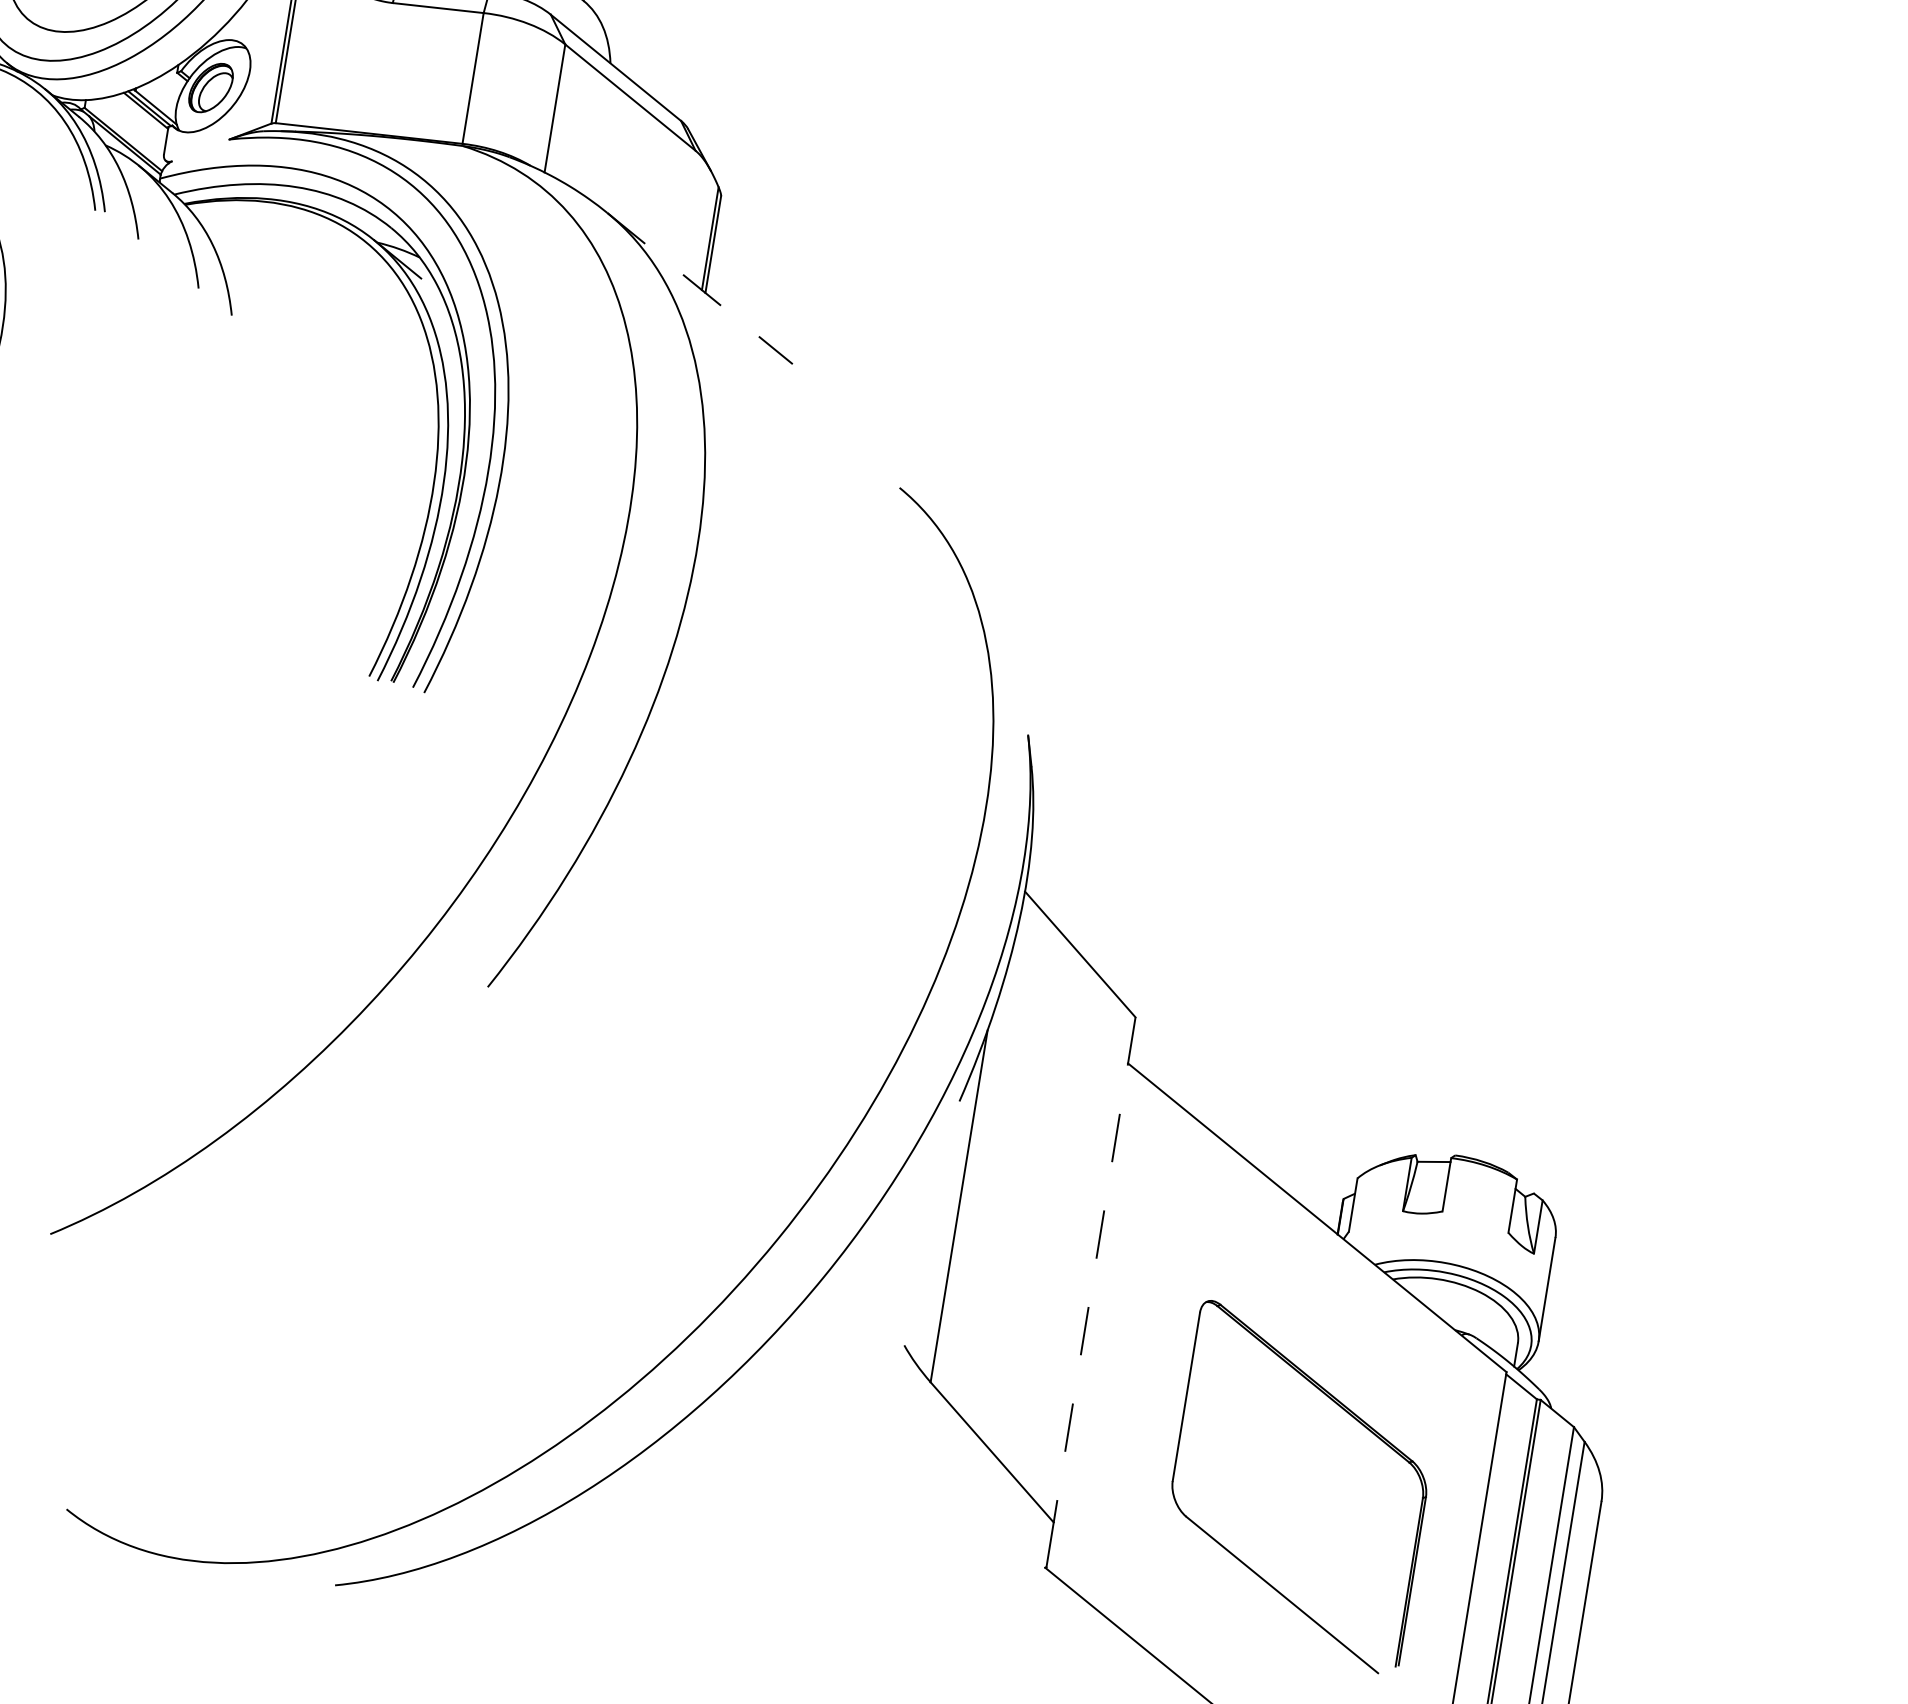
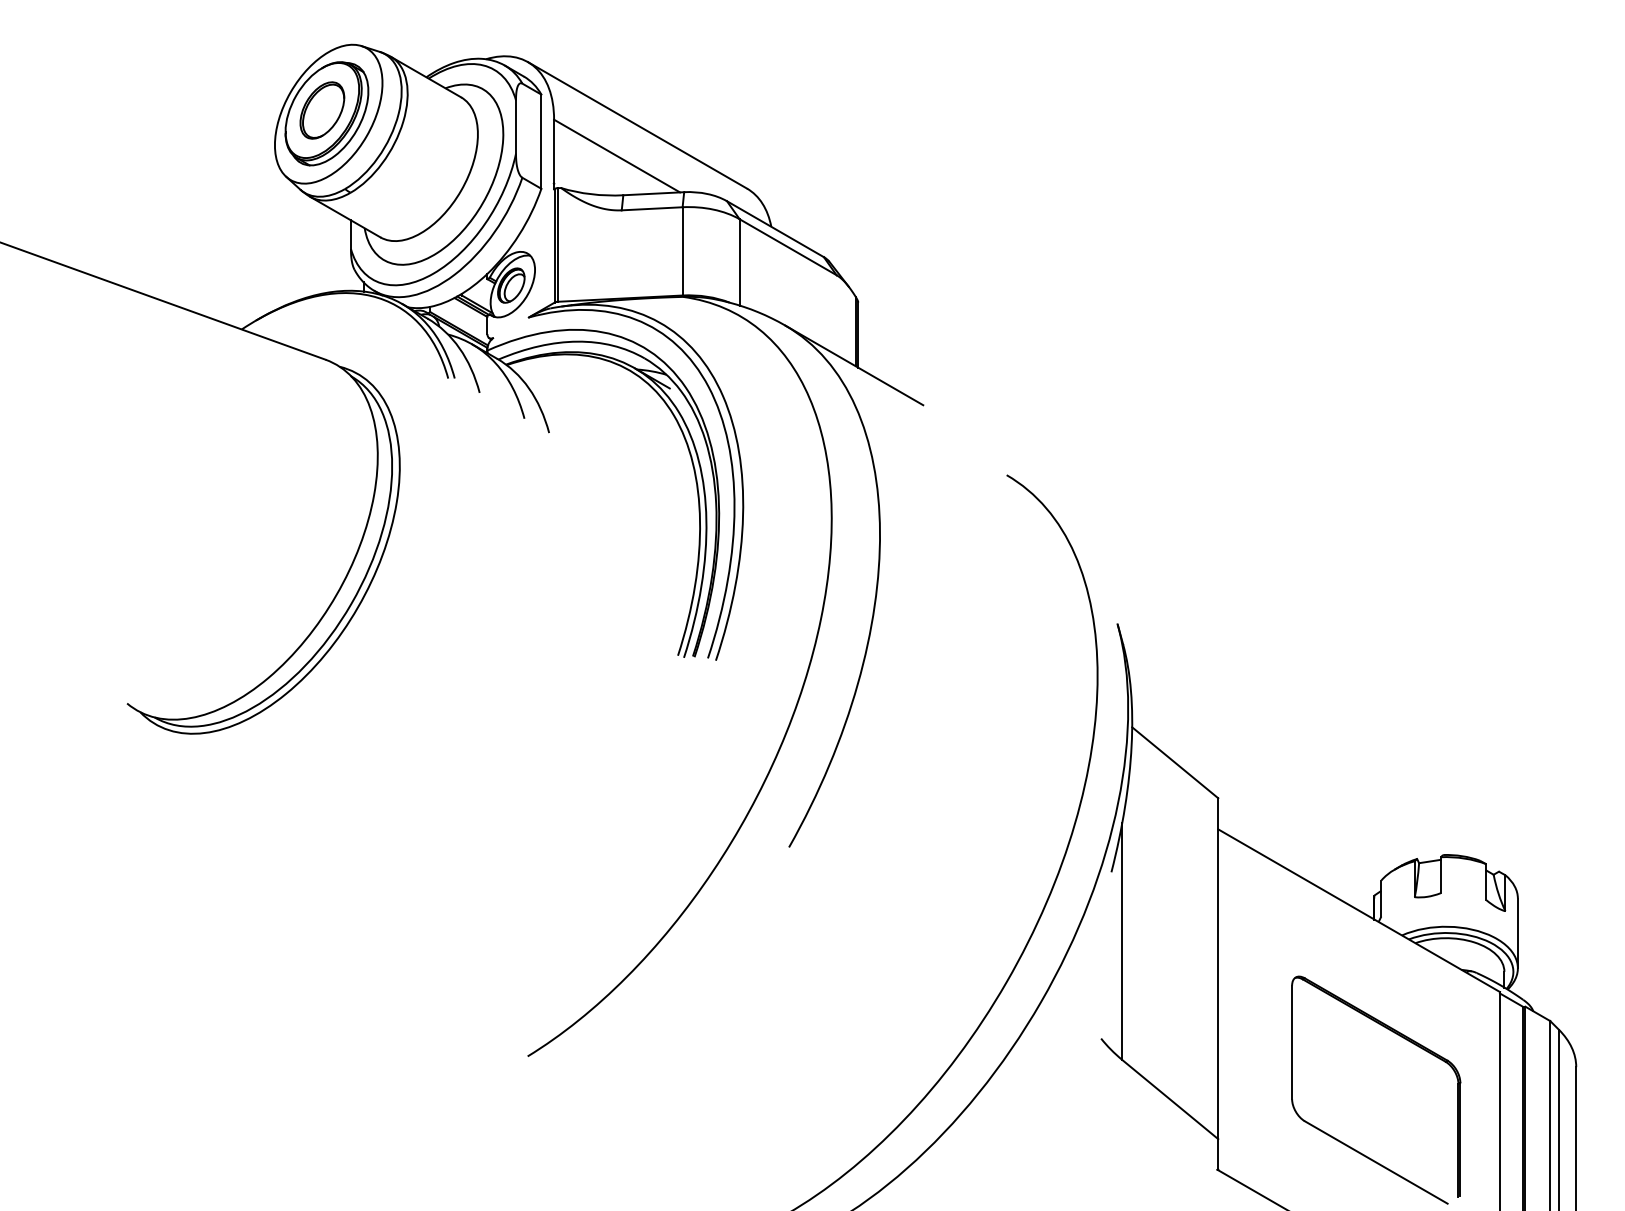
line: (700, 288) -> (854, 365), dashed -> solid
line: (1094, 1271) -> (1218, 969), dashed -> solid

